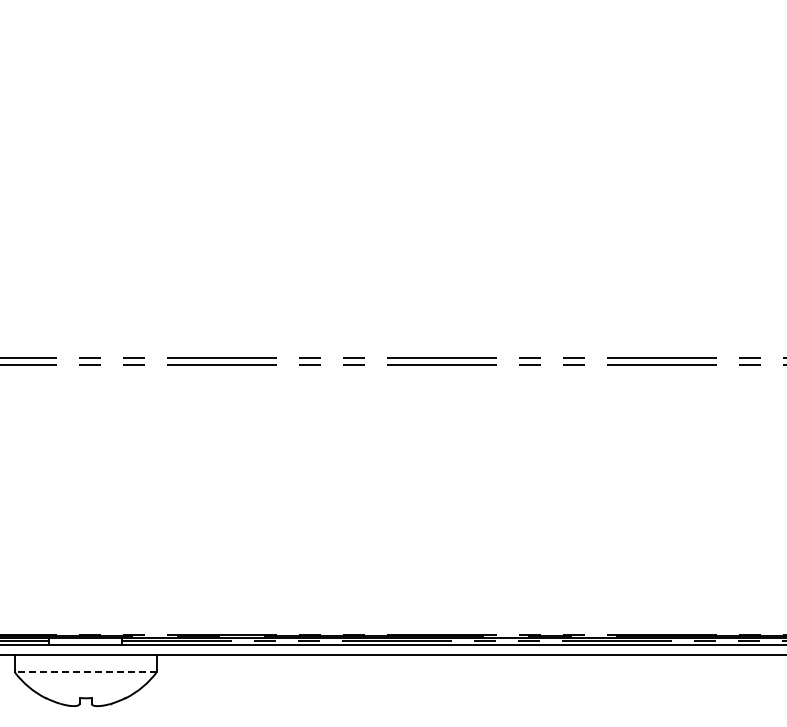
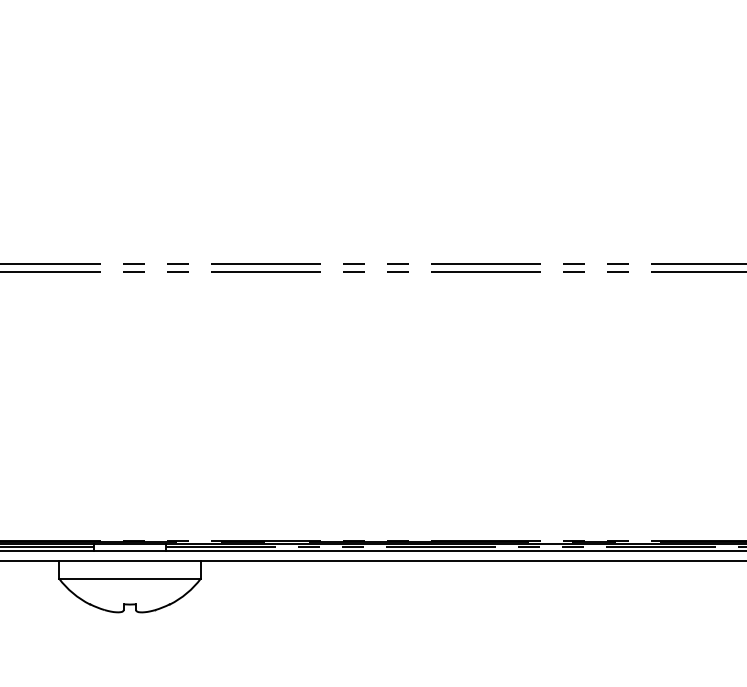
line: (85, 672) -> (129, 578), dashed -> solid

